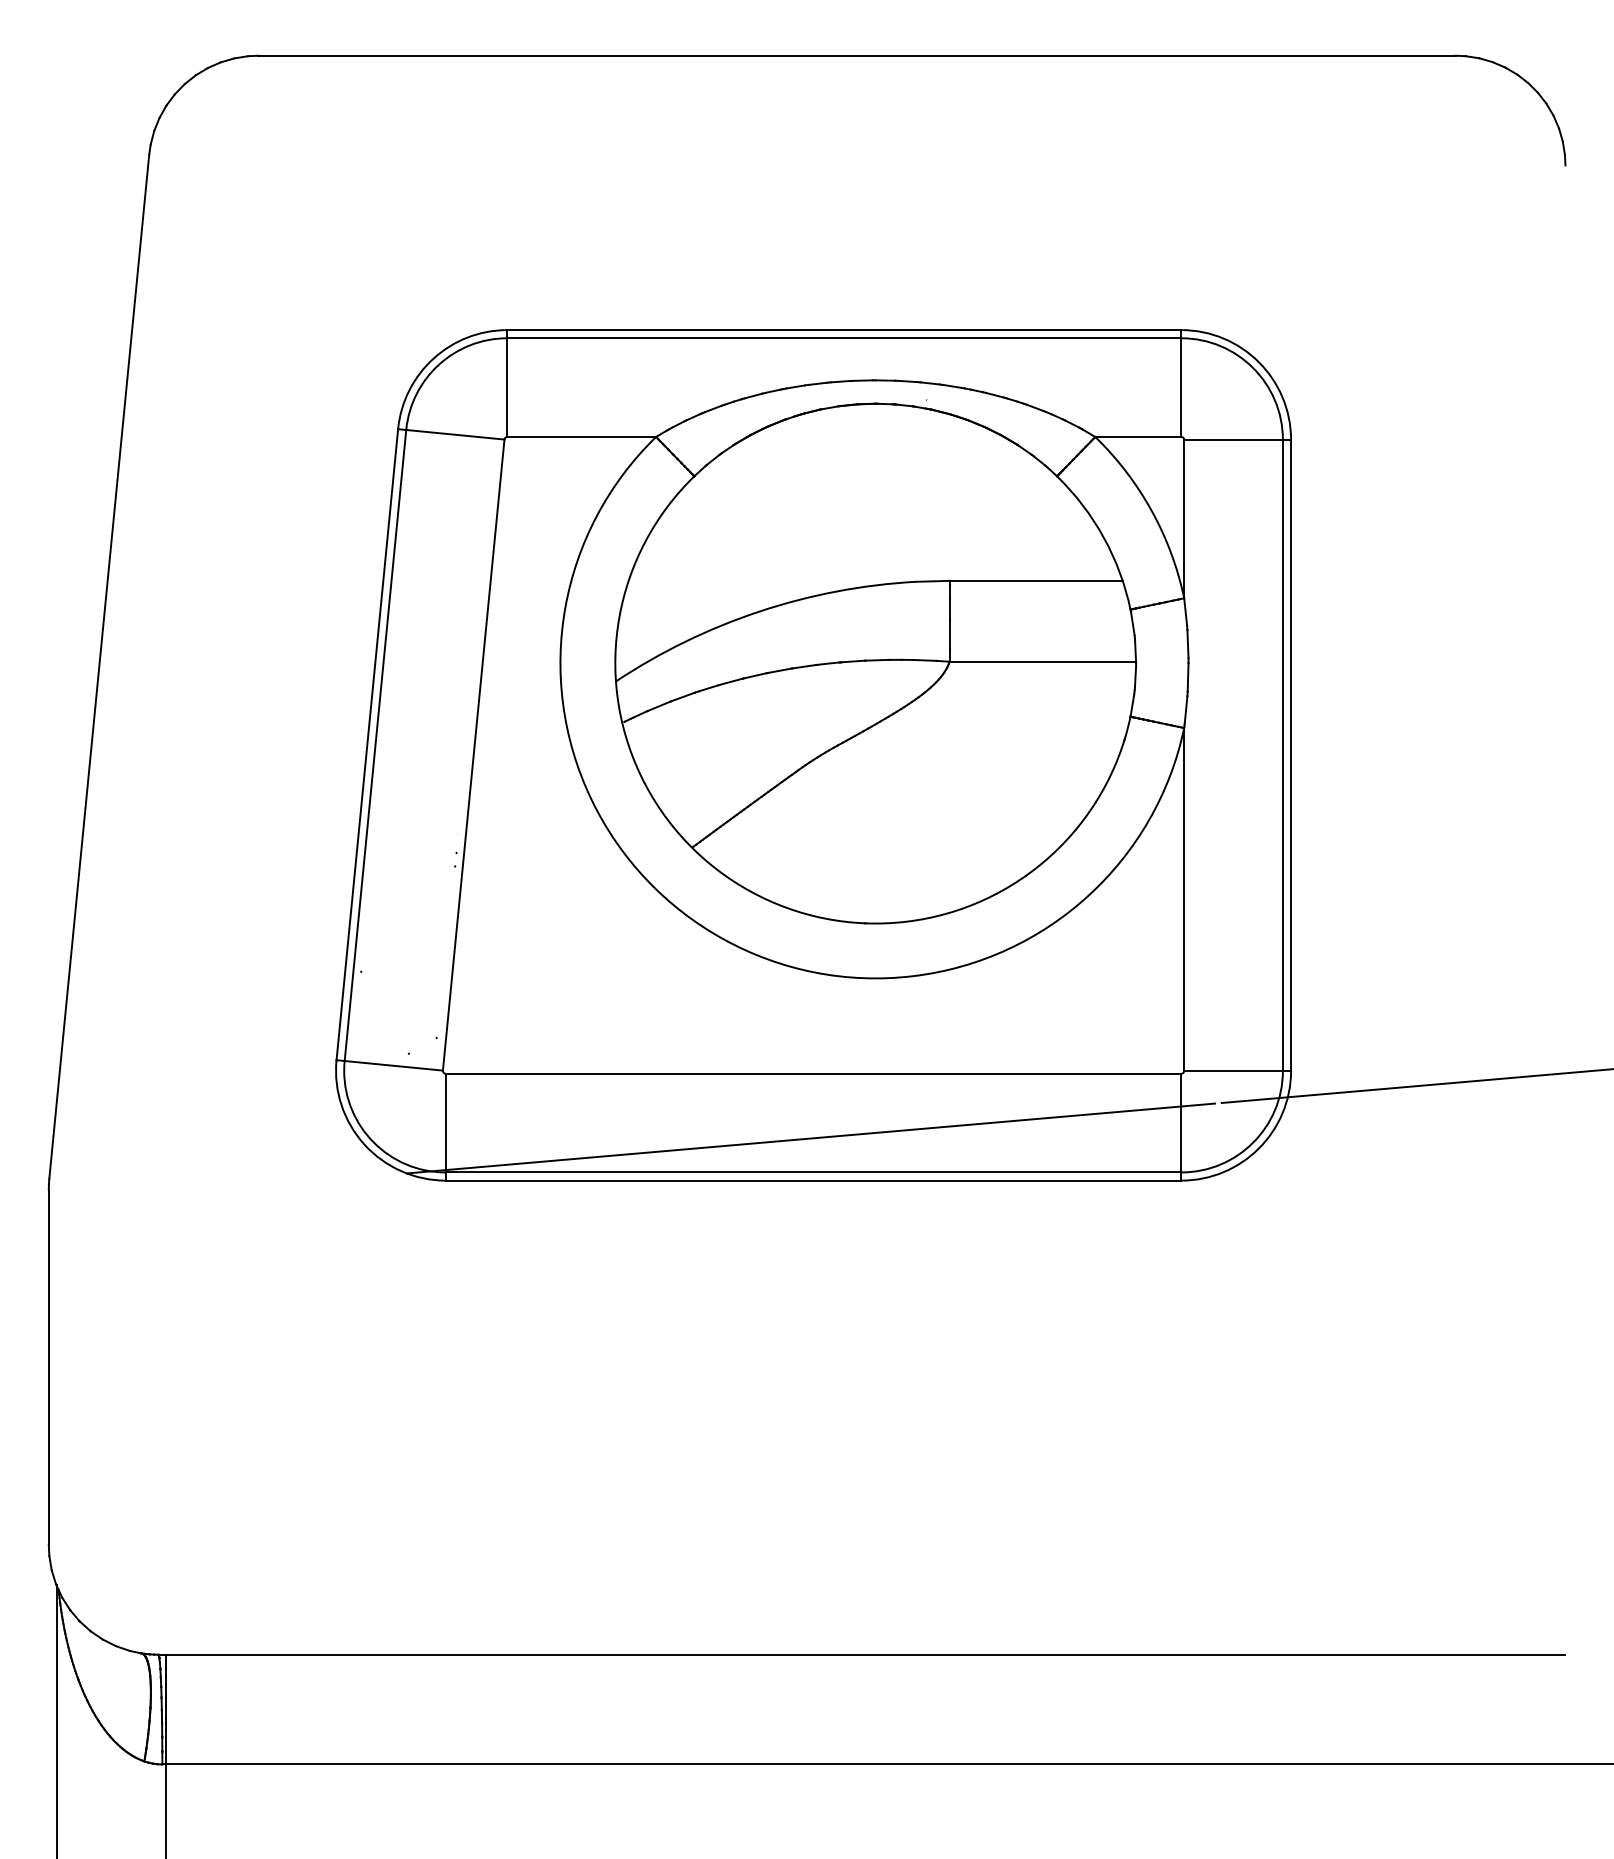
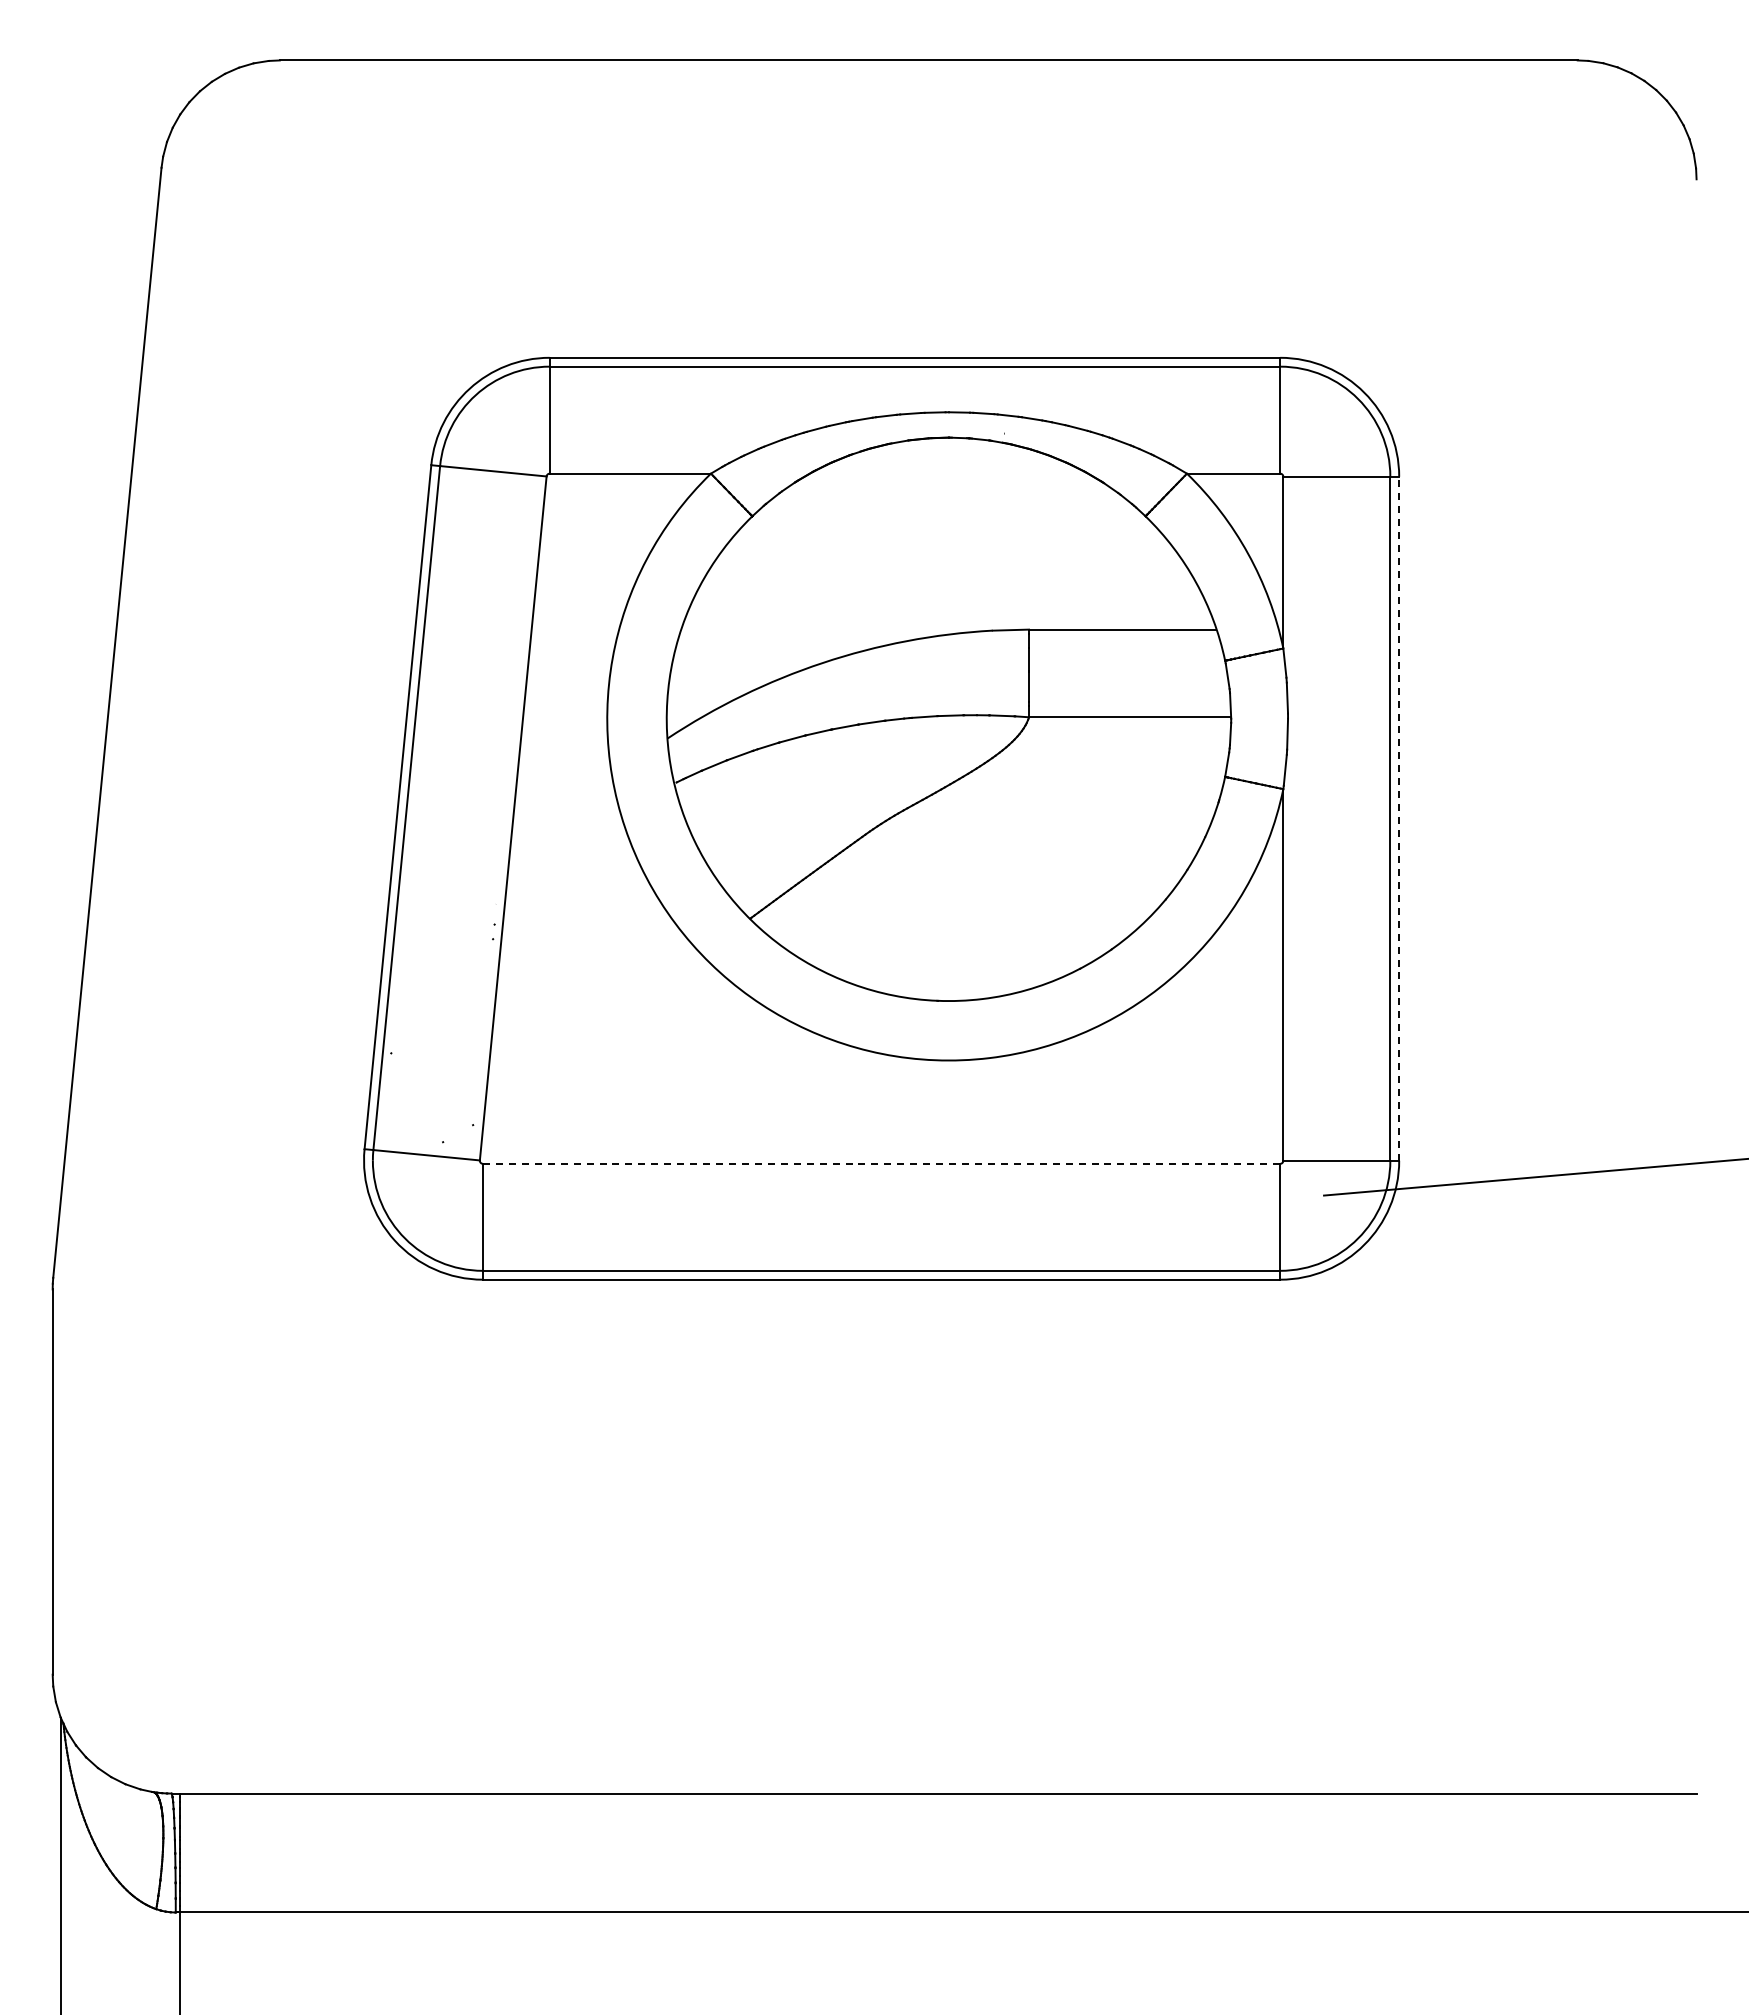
line: (1291, 755) -> (1399, 818), solid -> dashed
line: (813, 1073) -> (881, 1163), solid -> dashed
line: (810, 1138) -> (878, 1233), removed

